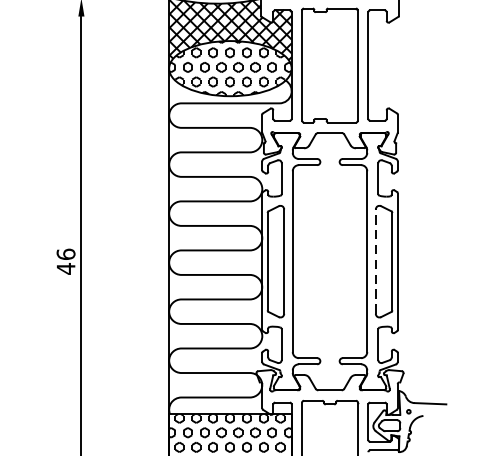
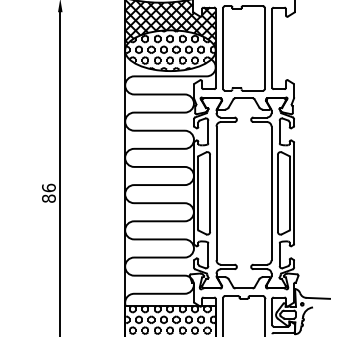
line: (375, 261) -> (277, 193), dashed -> solid
text: (65, 268) -> (48, 198), 46 -> 86

